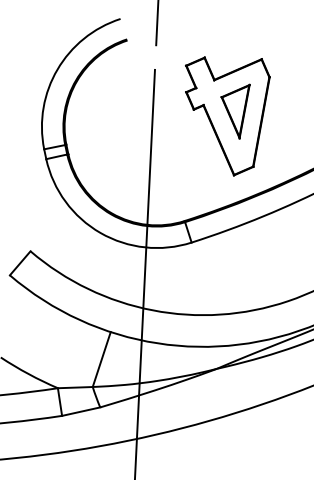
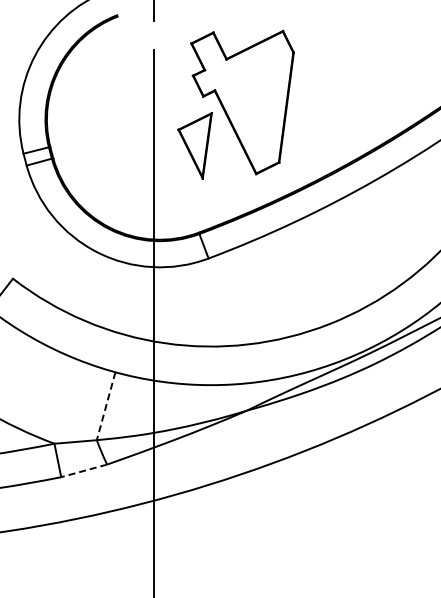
part: (234, 110) -> (194, 145), moved
line: (102, 359) -> (106, 406), solid -> dashed
line: (81, 411) -> (84, 470), solid -> dashed

